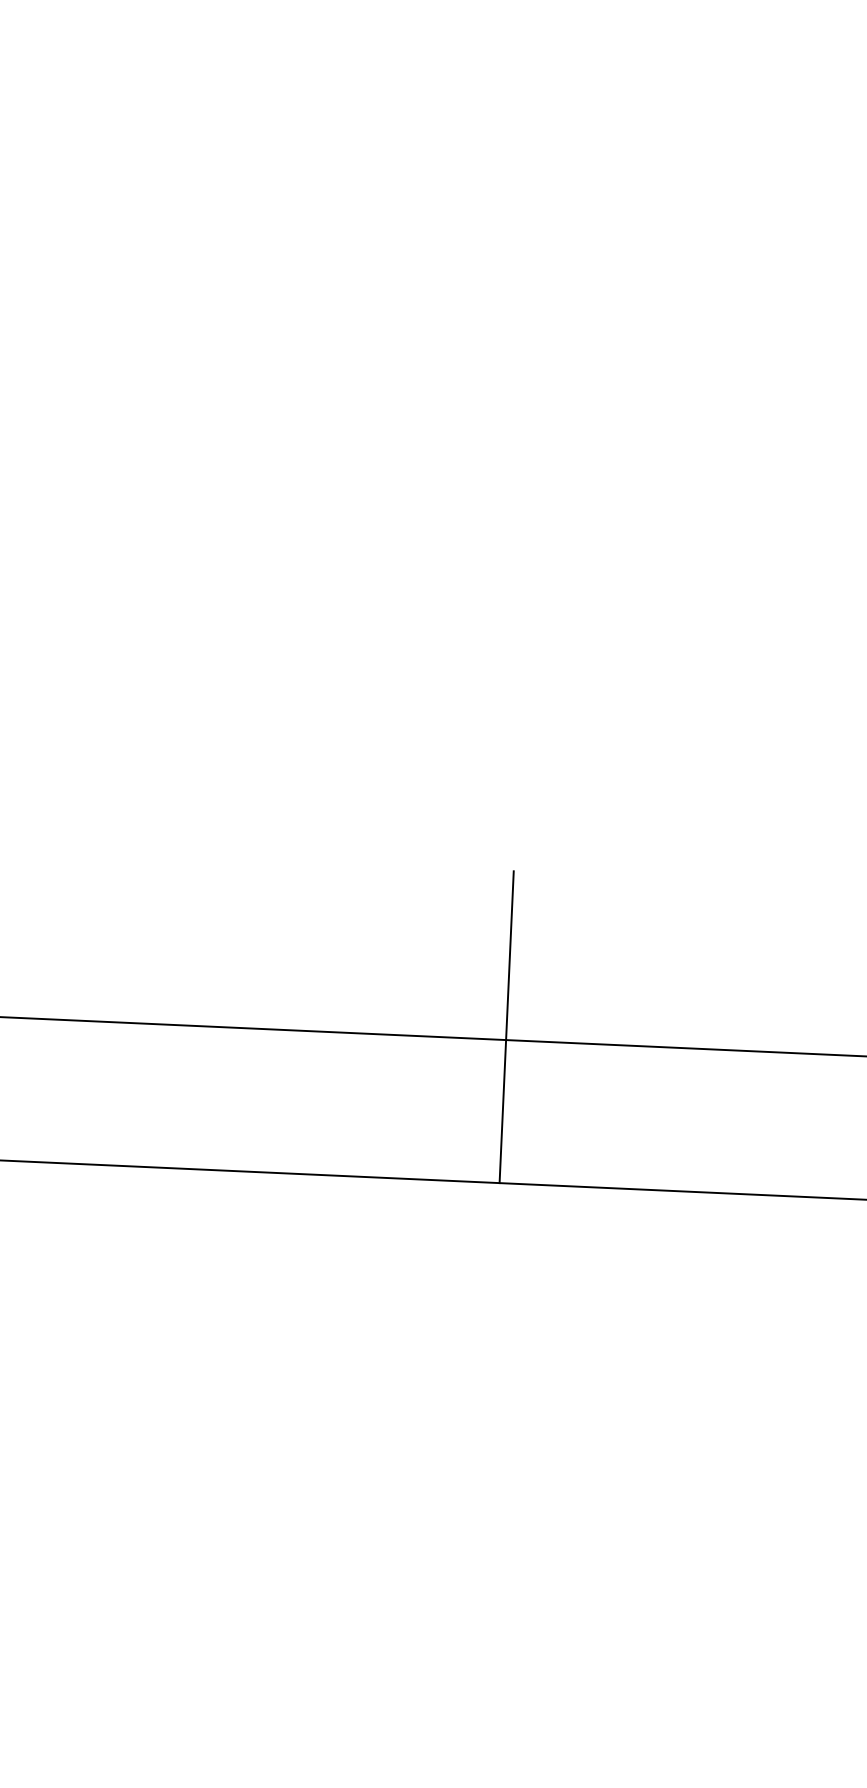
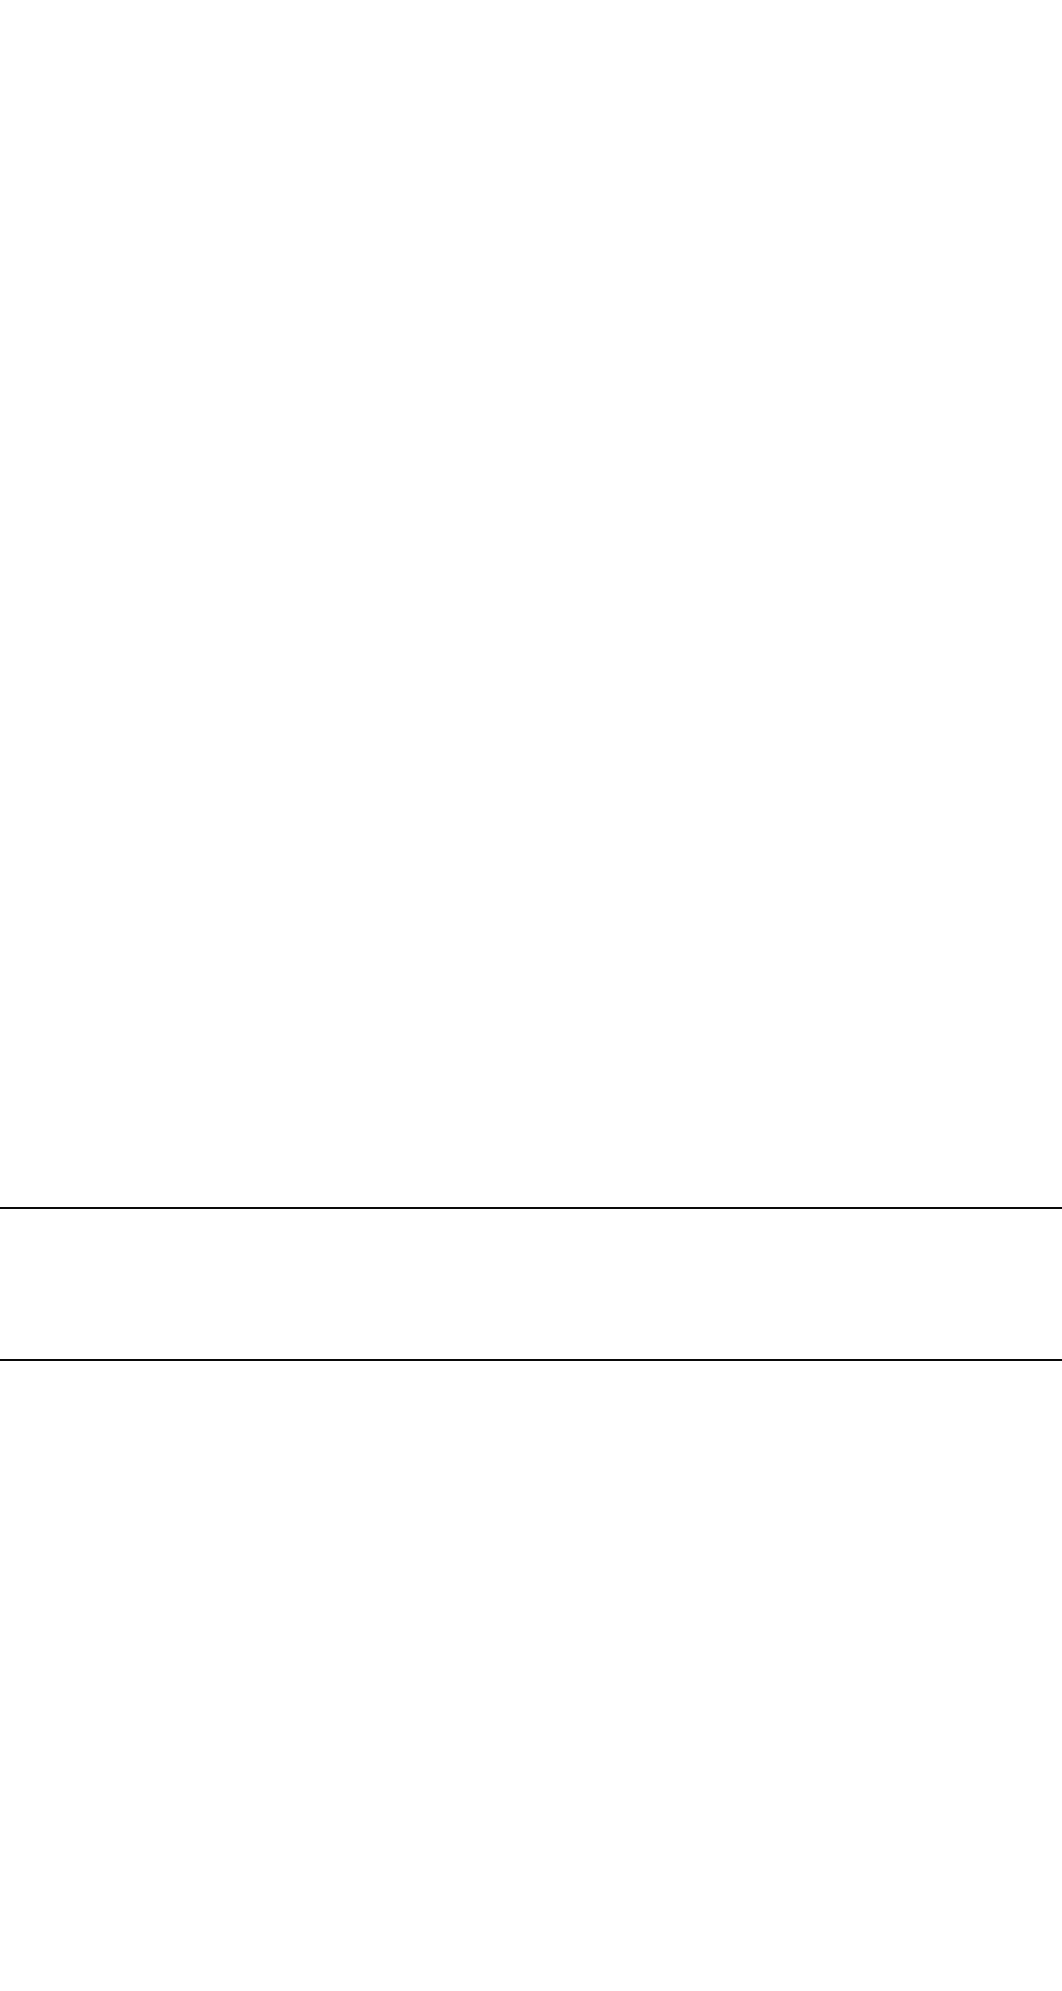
line: (507, 1026) -> (511, 1193), removed

